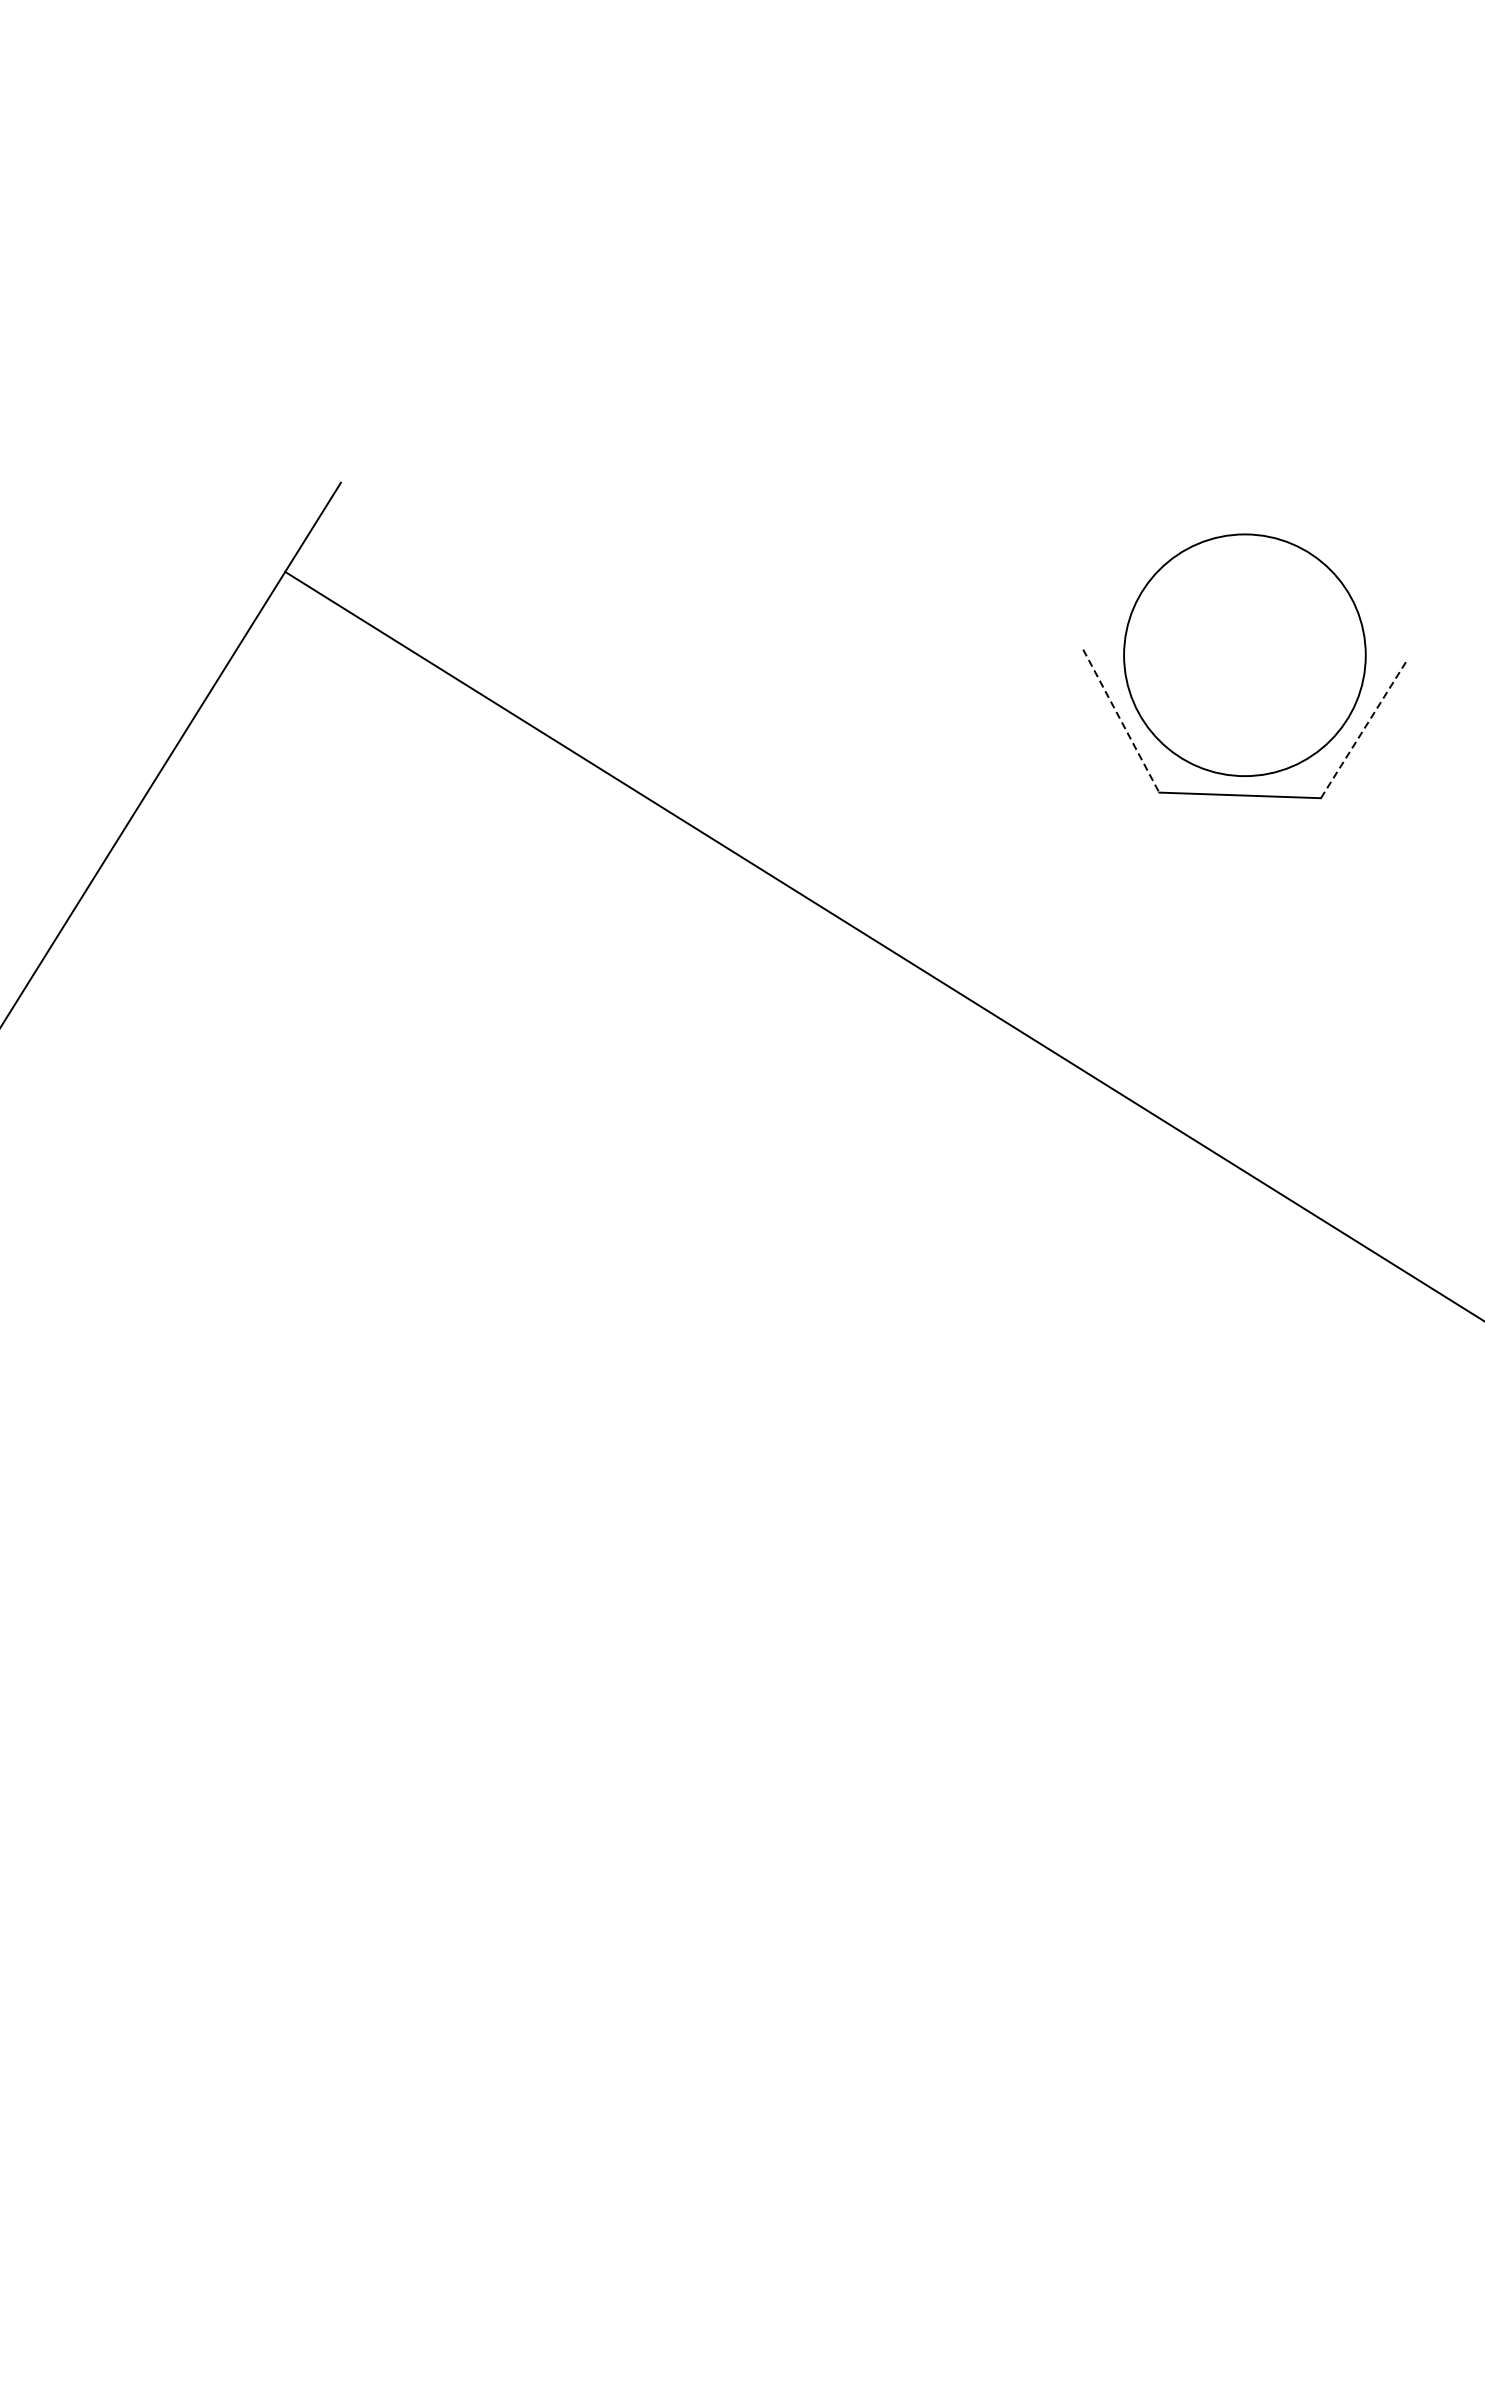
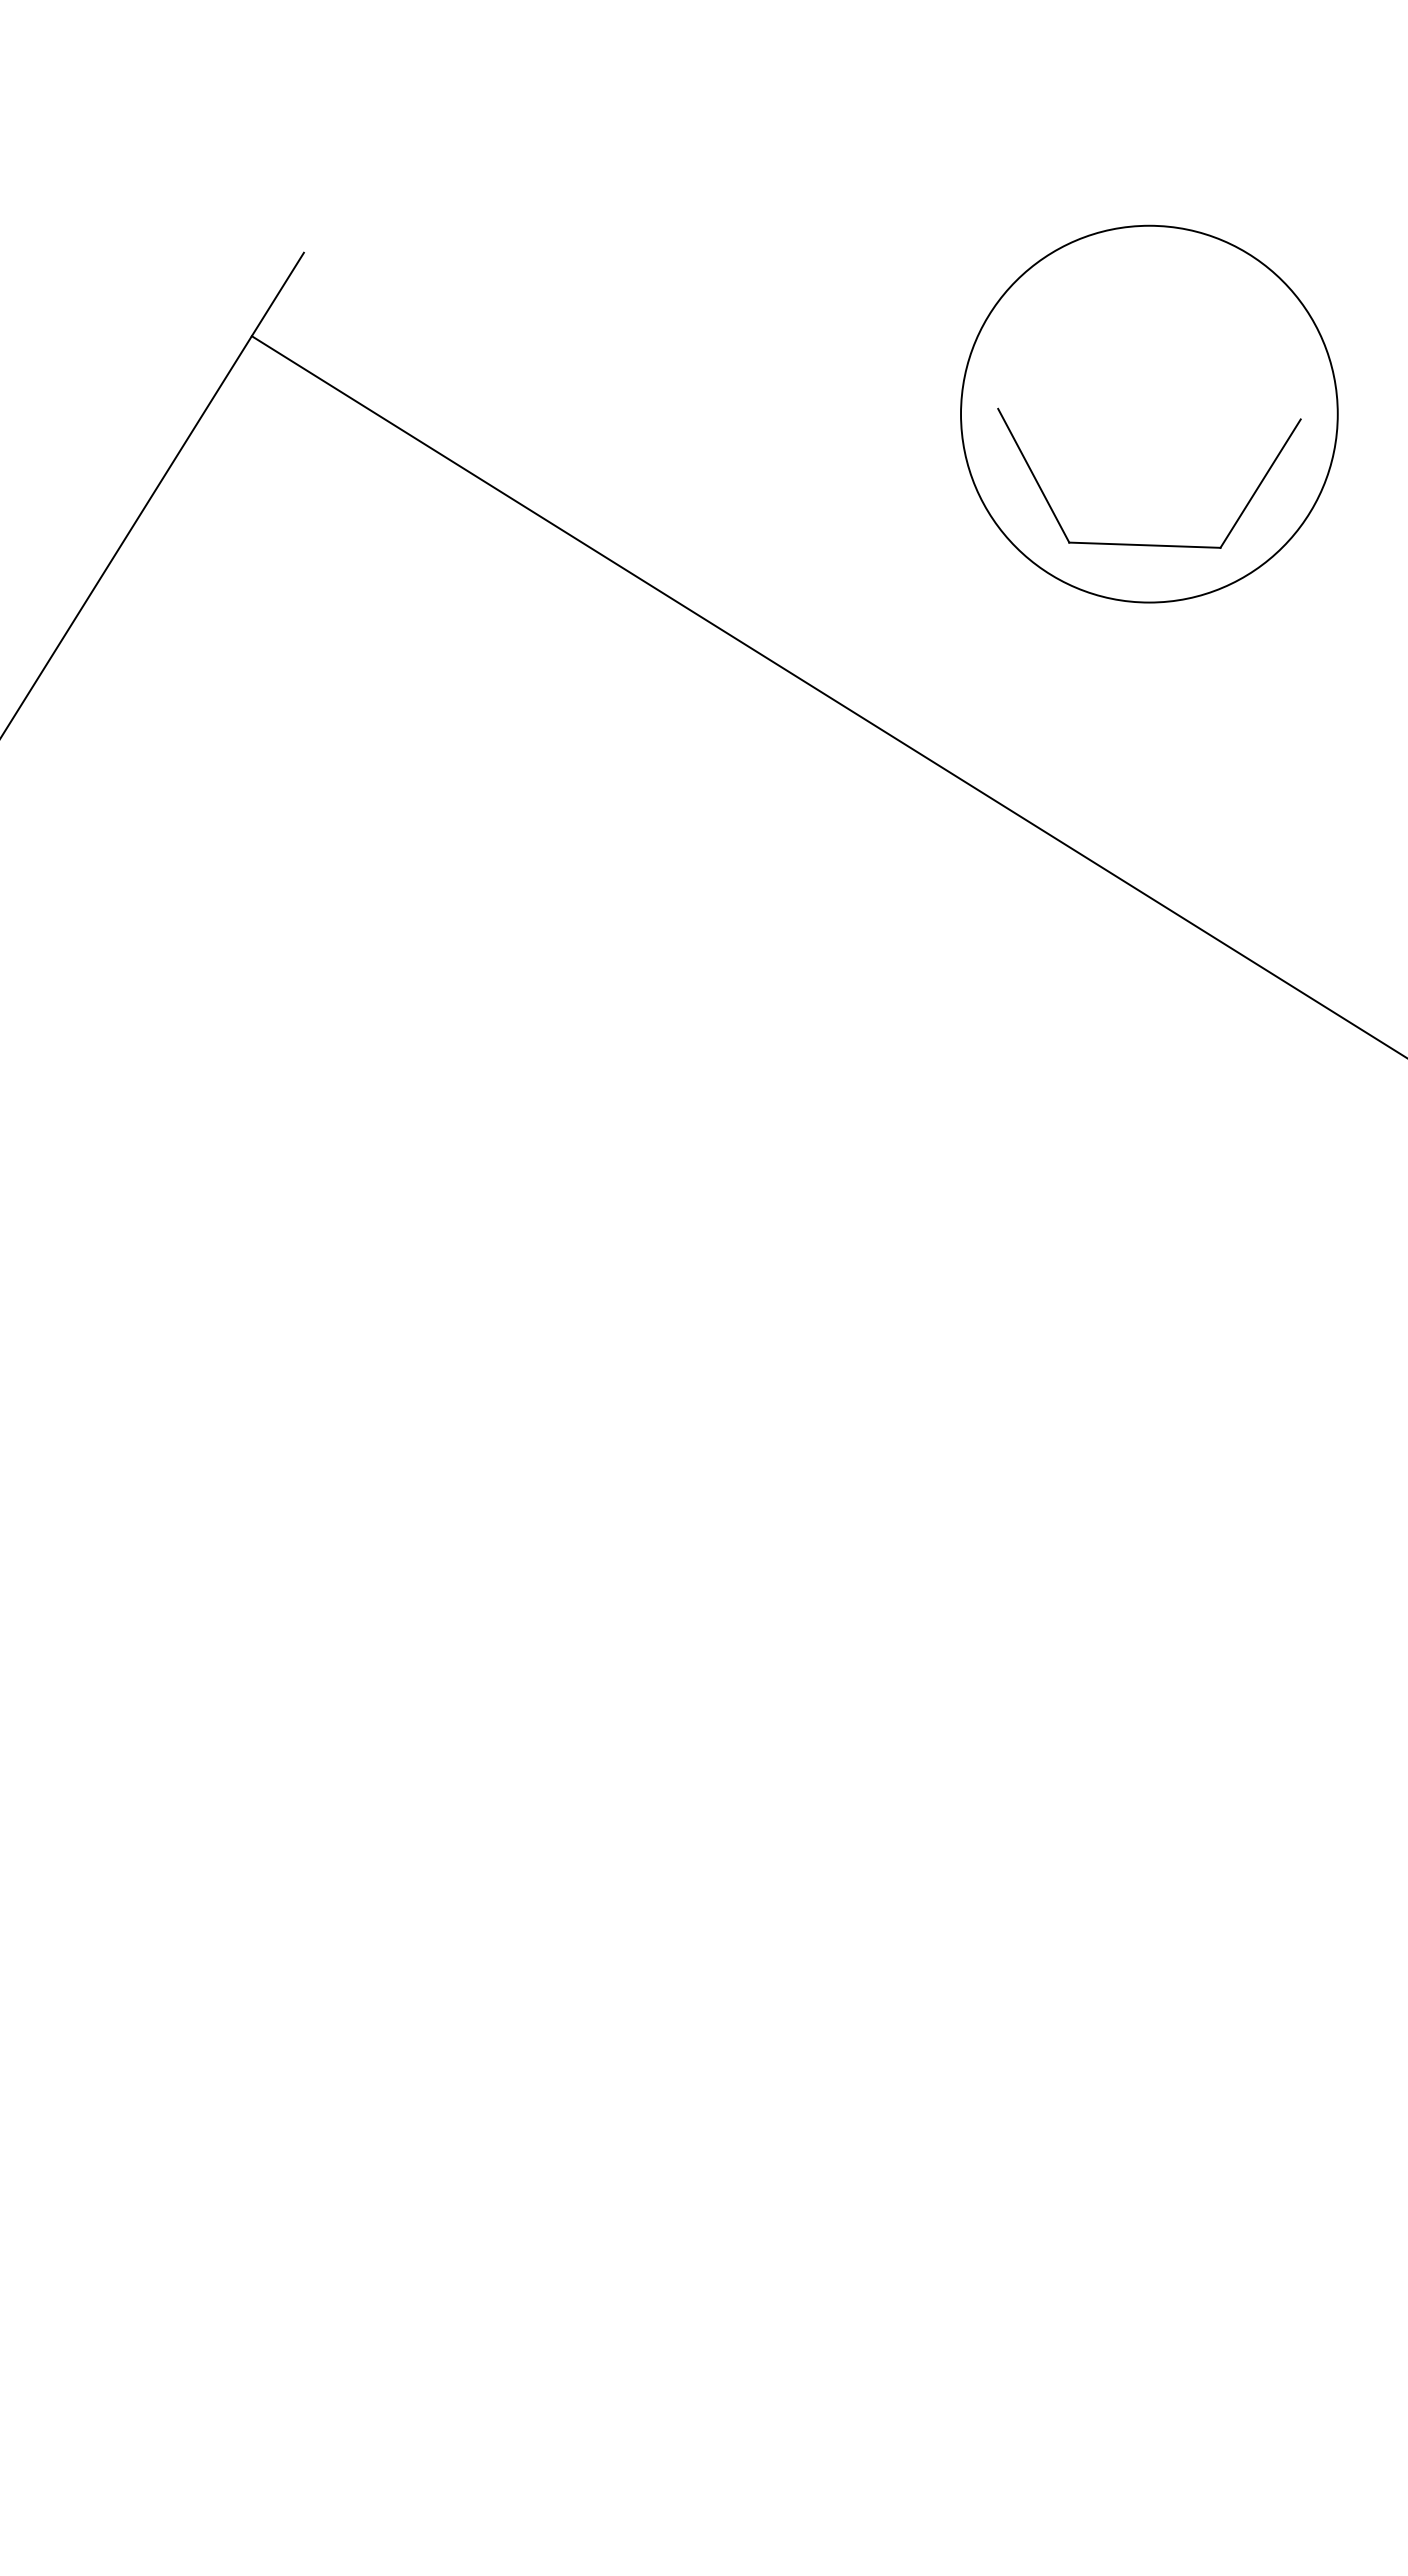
circle: (1245, 654) -> (1149, 413), size x1.67
line: (1121, 720) -> (1033, 475), dashed -> solid
line: (1363, 729) -> (1260, 483), dashed -> solid

